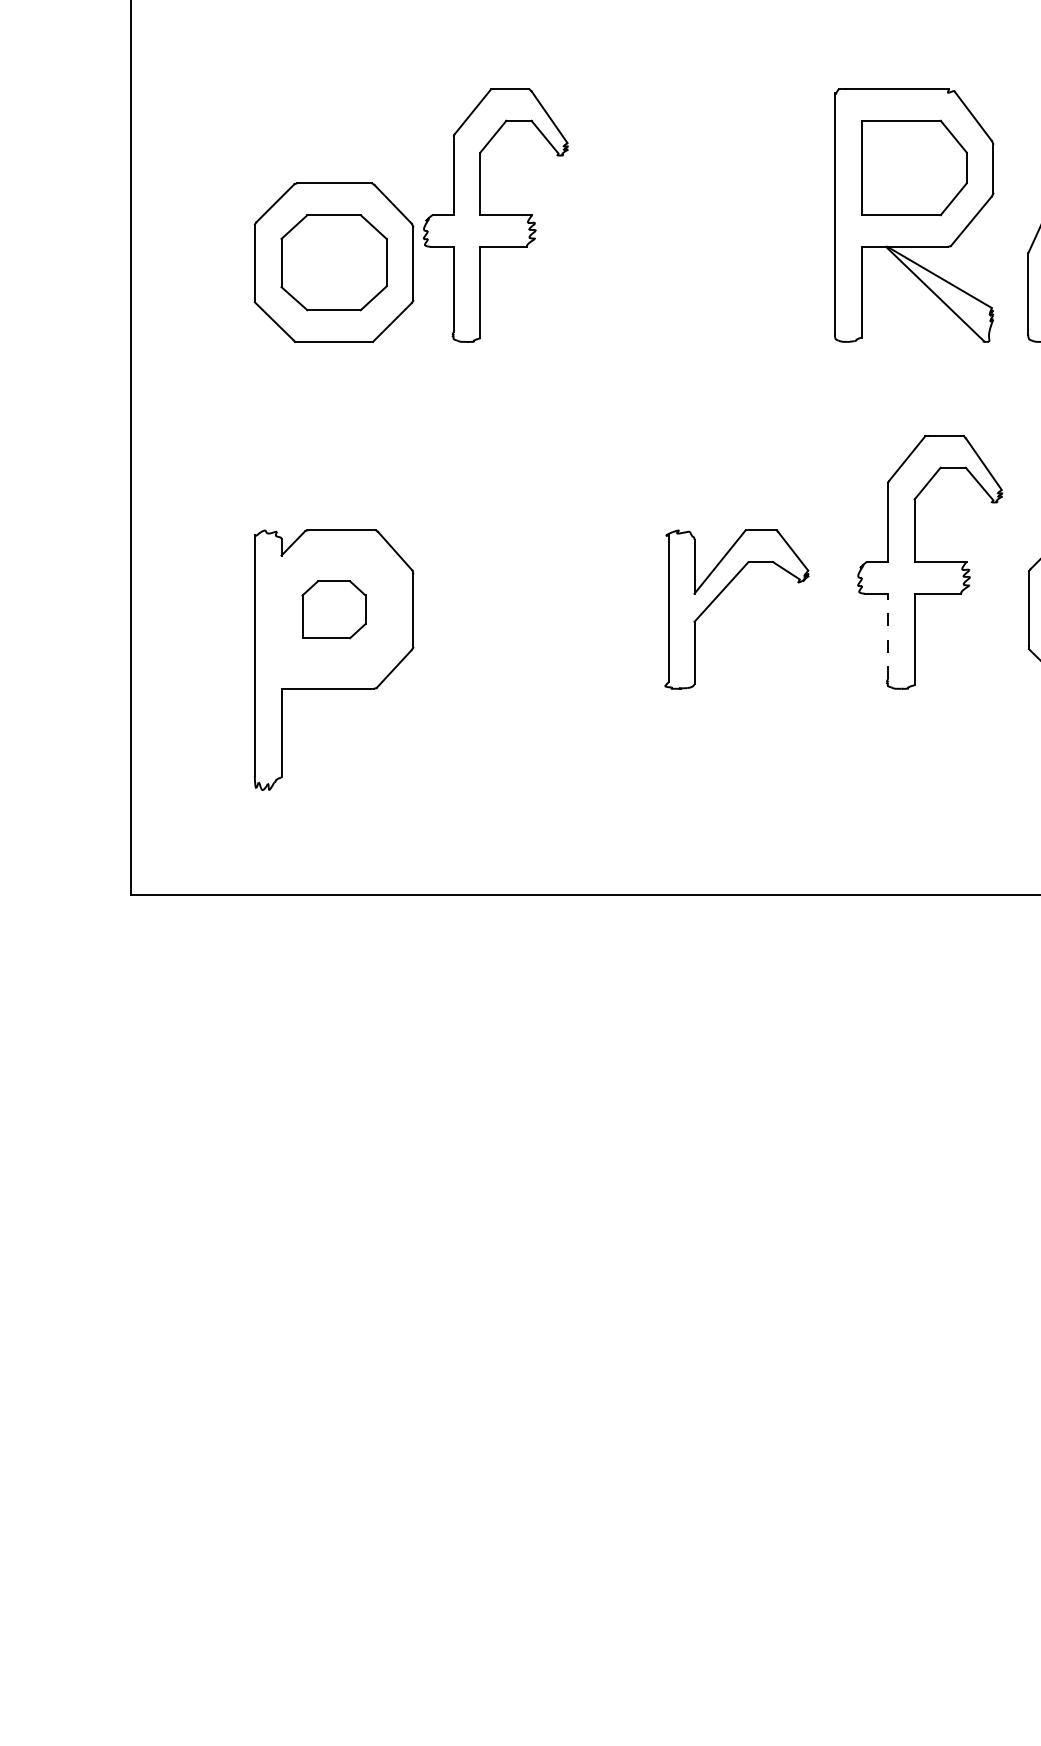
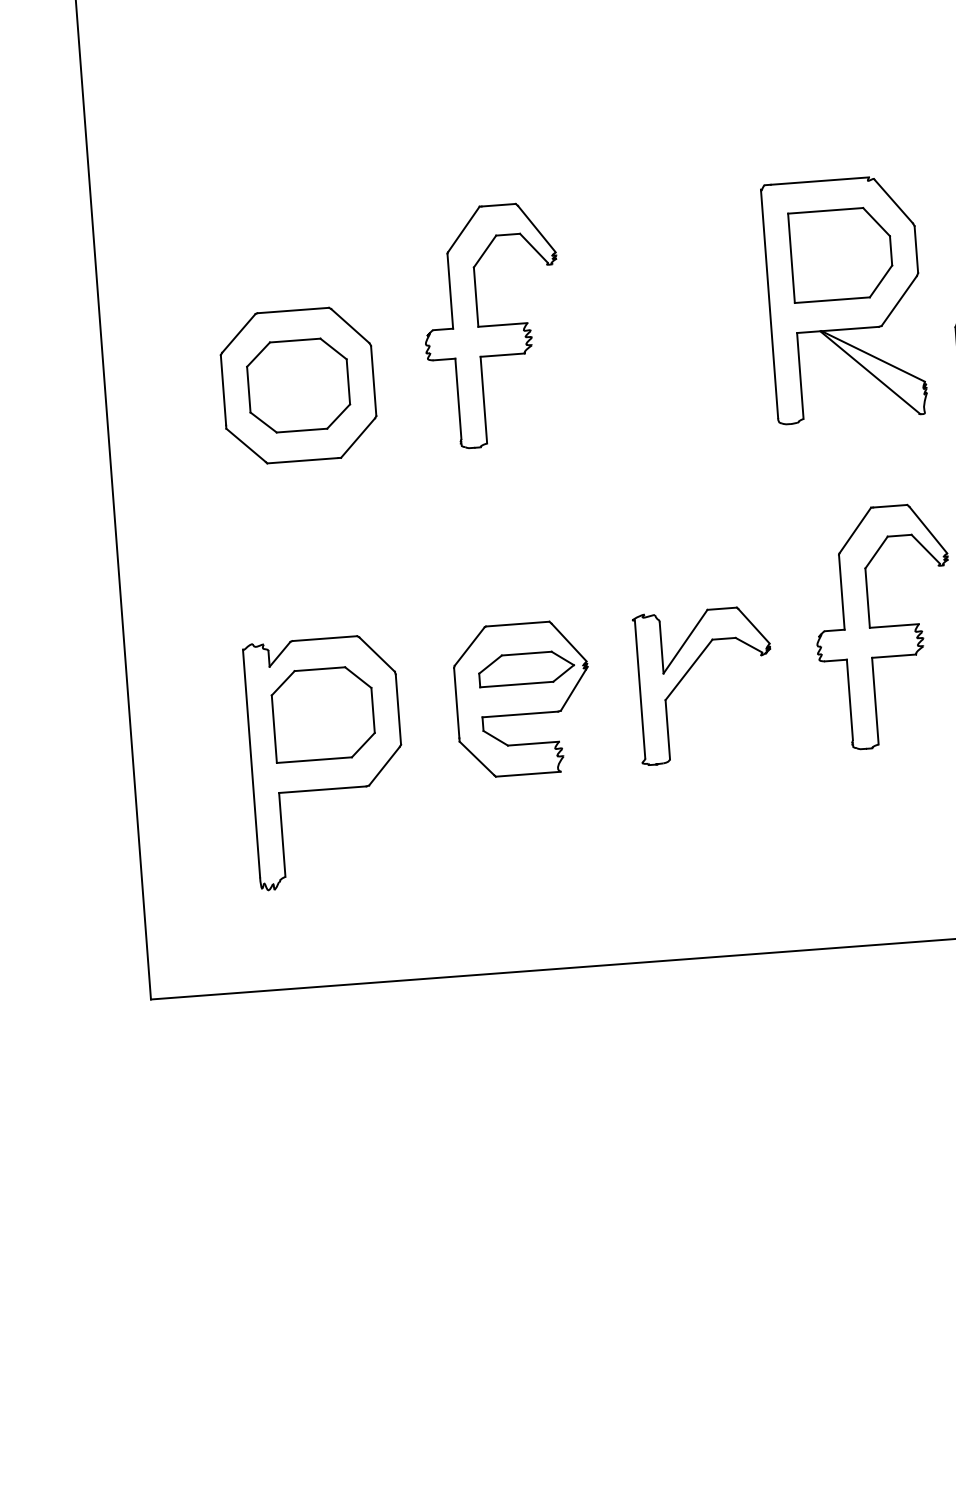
part: (495, 215) -> (492, 326), moved
part: (333, 609) -> (322, 714), size x1.67
part: (545, 609) -> (523, 699), added
line: (888, 635) -> (850, 699), dashed -> solid

